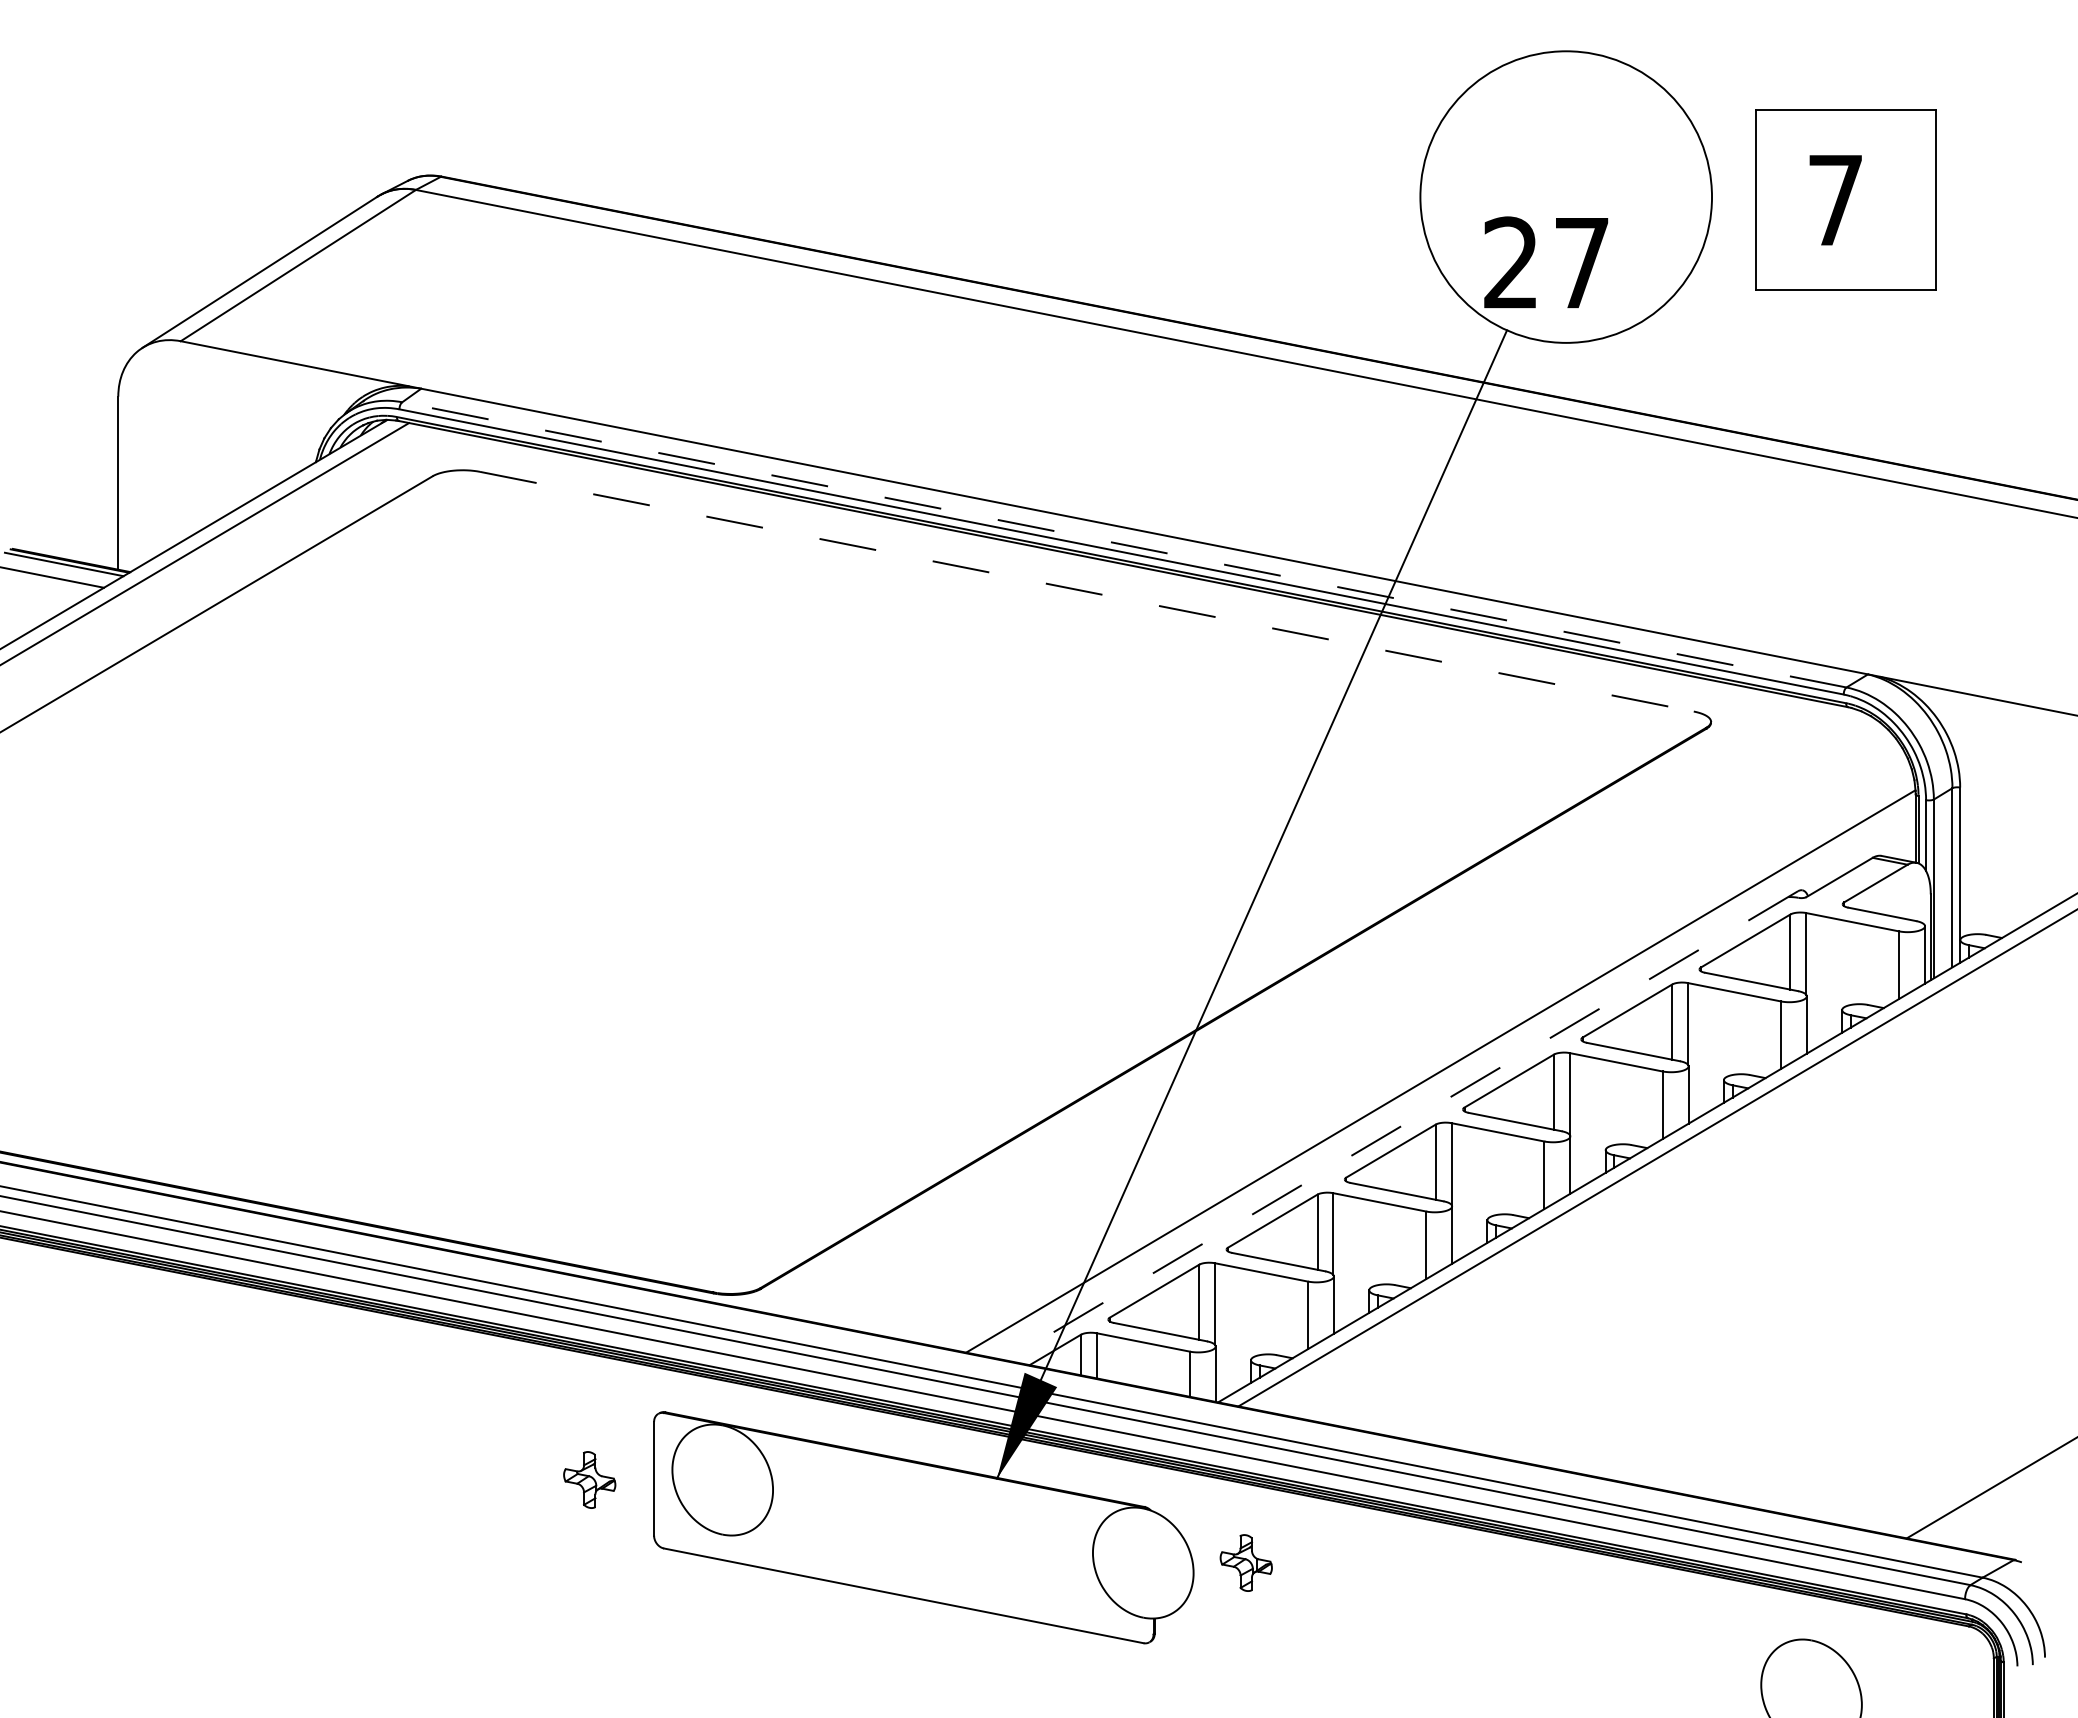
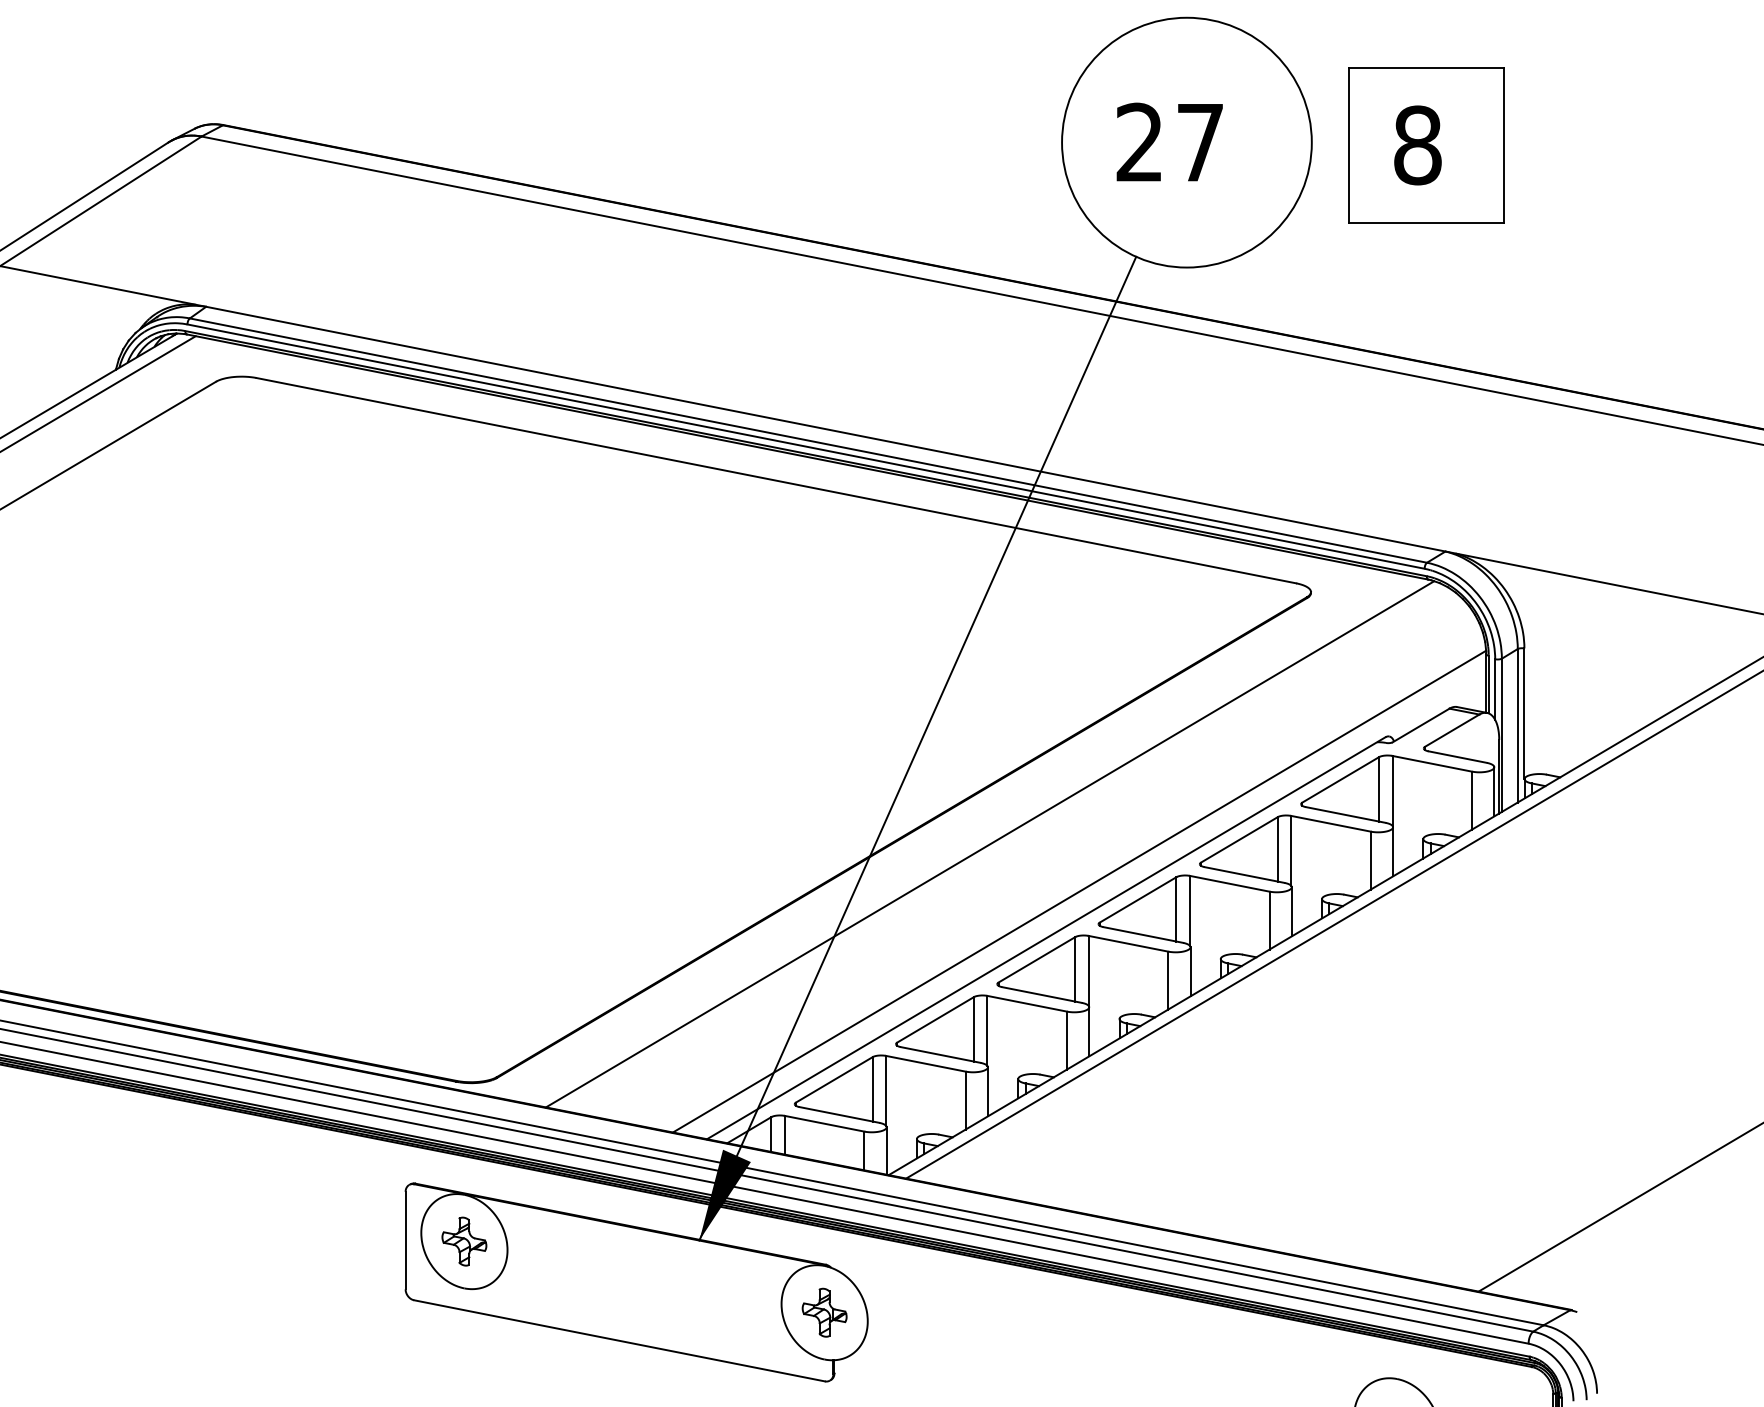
text: (1835, 200) -> (1417, 145), 7 -> 8
text: (1546, 261) -> (1170, 141), moved
line: (1123, 544) -> (807, 440), dashed -> solid
line: (1086, 591) -> (776, 480), dashed -> solid
line: (1335, 1016) -> (989, 844), added
line: (1401, 1126) -> (1045, 938), dashed -> solid
part: (589, 1479) -> (464, 1241), moved
part: (1245, 1562) -> (823, 1312), moved

